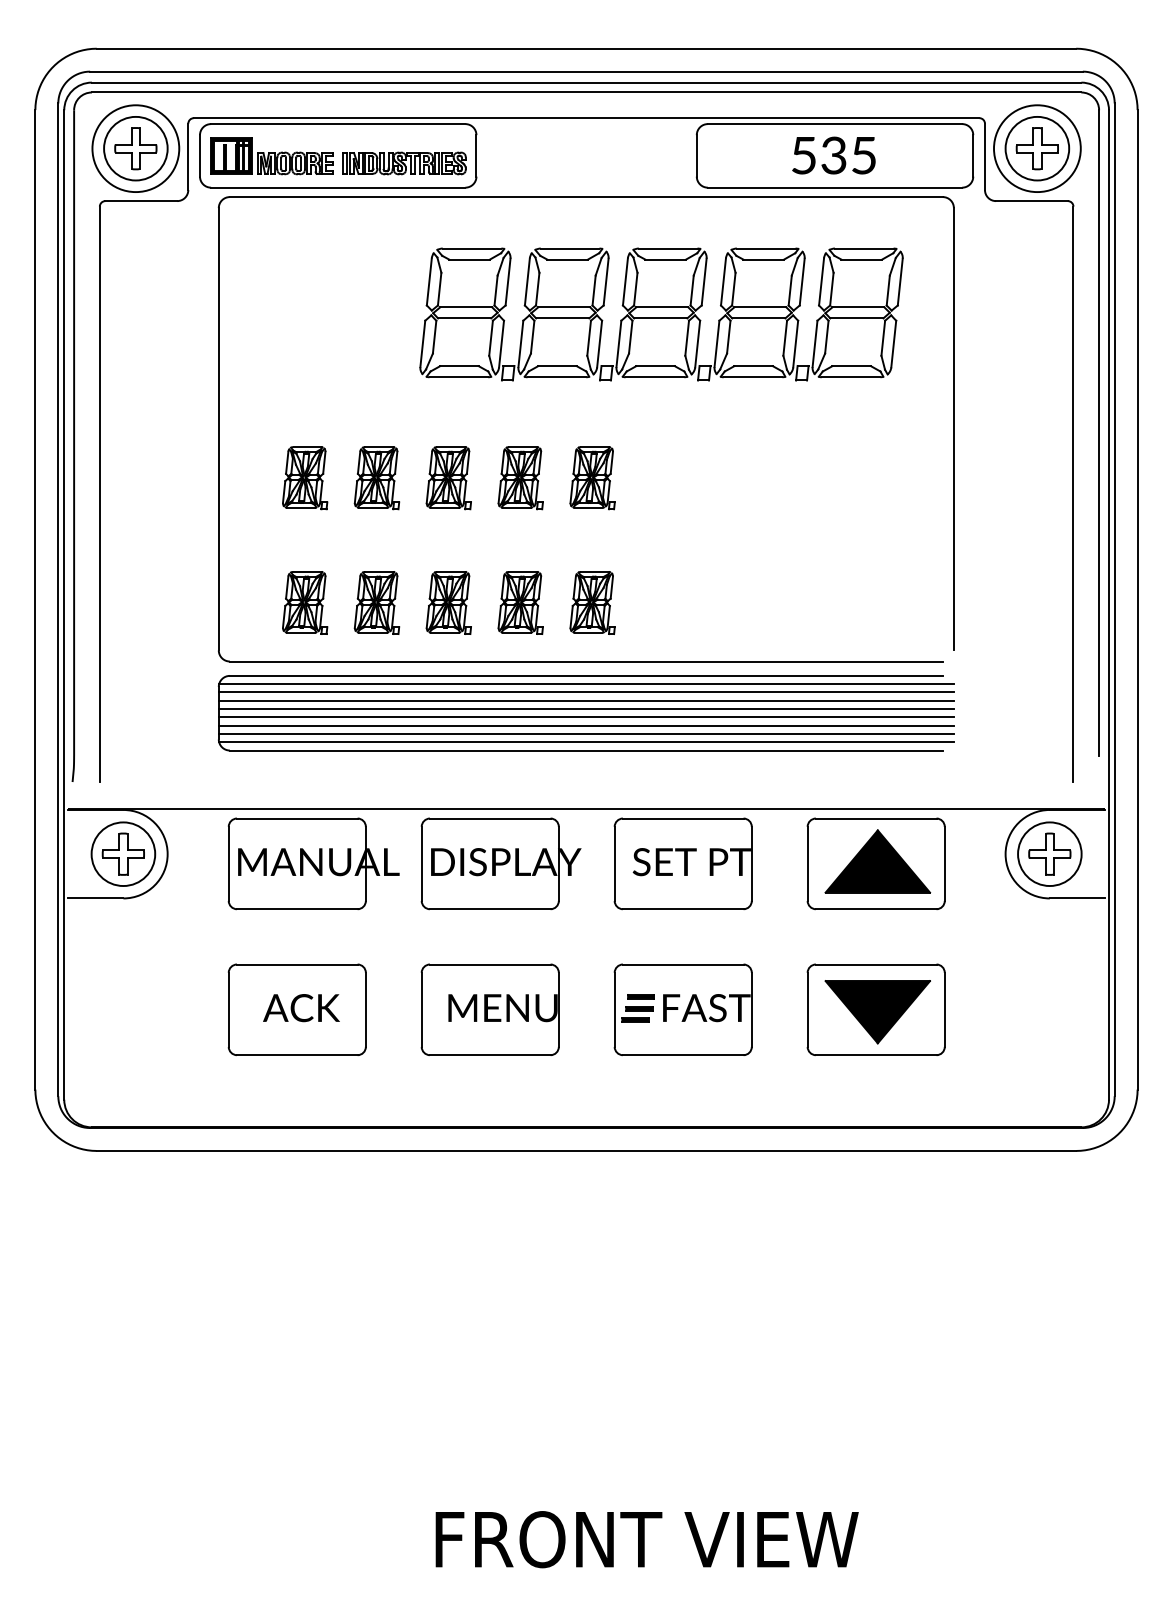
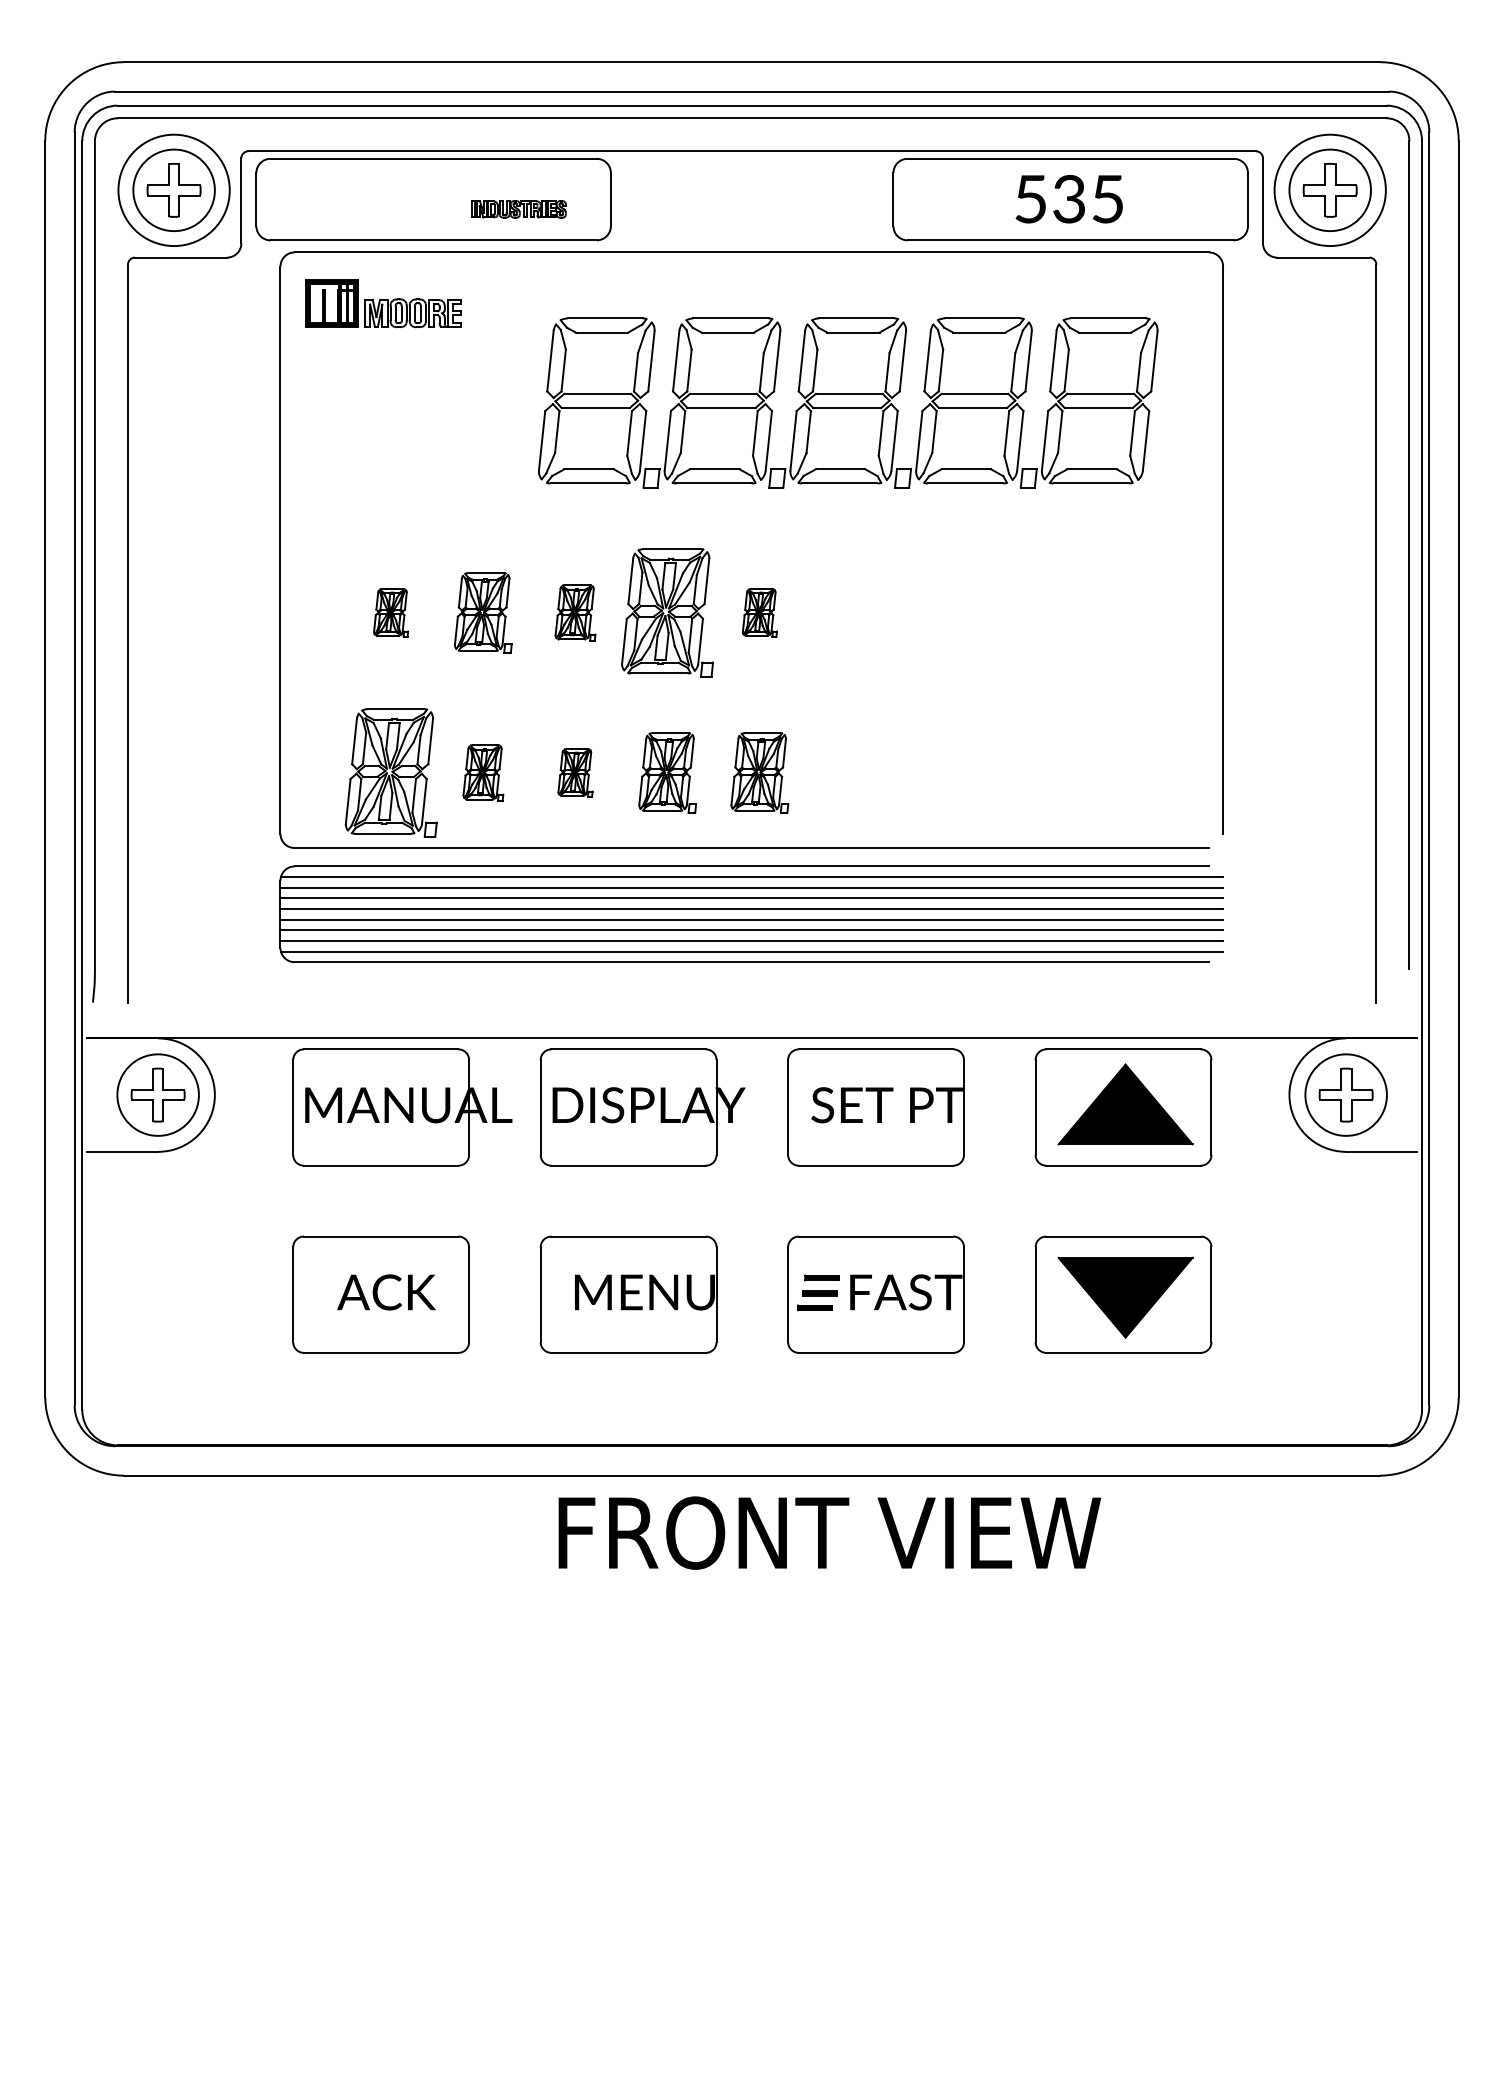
part: (271, 155) -> (383, 303), moved
part: (404, 163) -> (518, 209), size x0.6
part: (304, 477) -> (390, 612), size x0.6
part: (448, 477) -> (575, 612), size x0.7
part: (520, 477) -> (667, 612), size x1.6
part: (592, 477) -> (759, 612), size x0.6
part: (304, 602) -> (390, 772), size x1.6
part: (377, 602) -> (483, 772), size x0.7
part: (448, 602) -> (575, 772), size x0.6
text: (646, 1539) -> (829, 1532), moved

